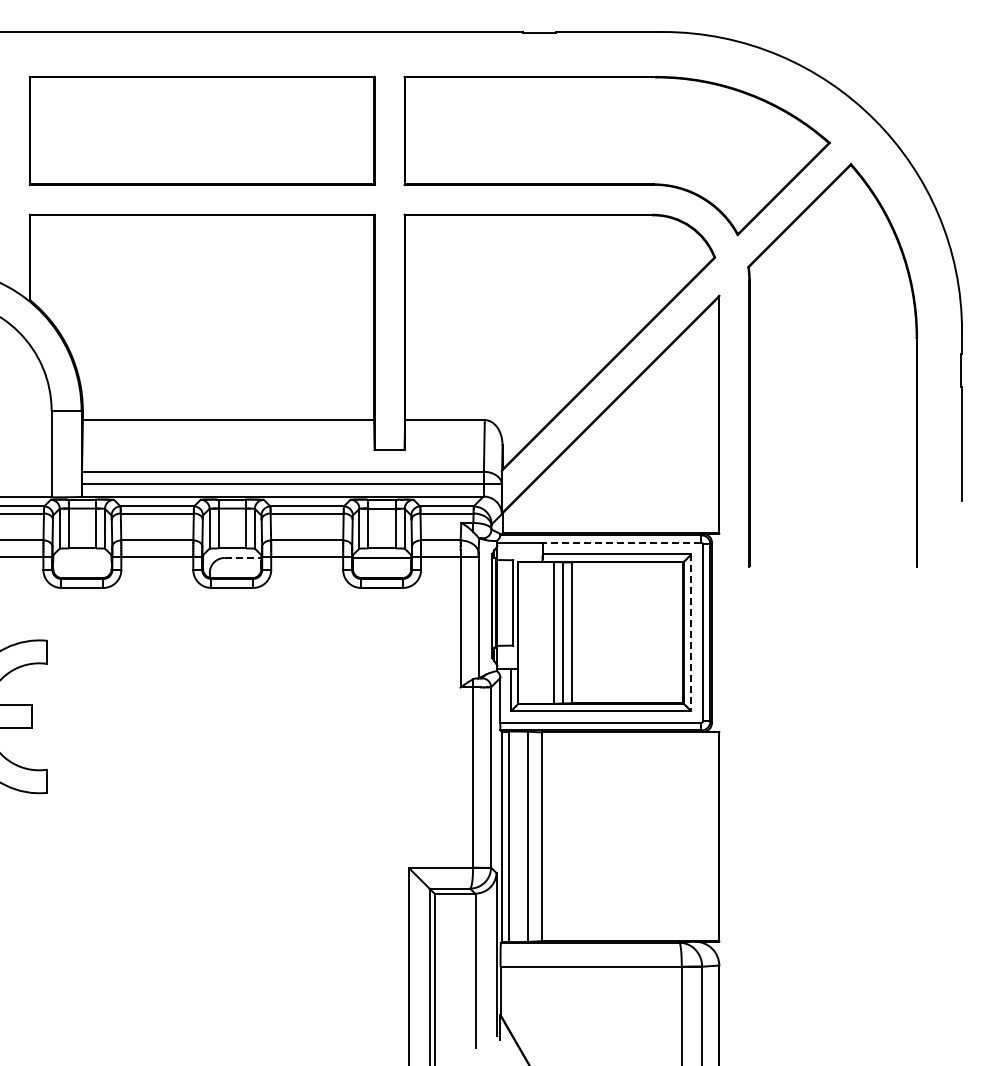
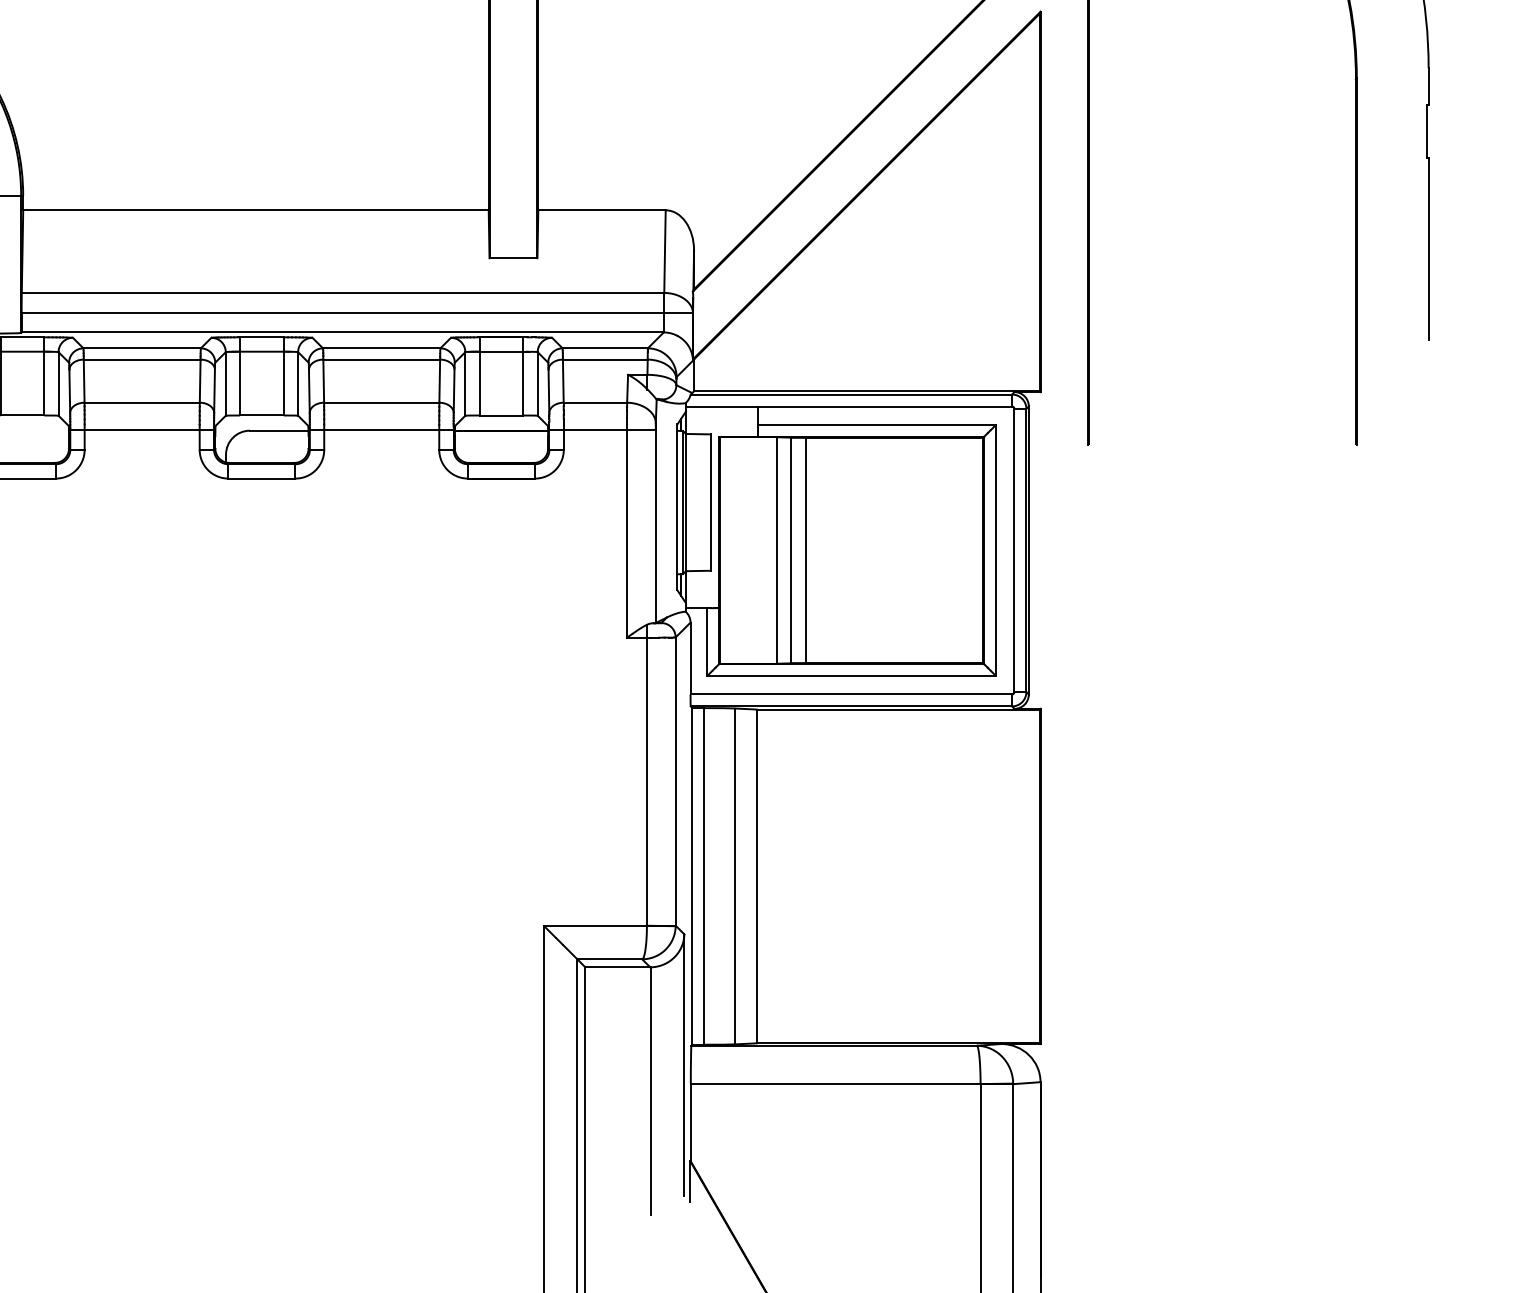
line: (621, 542) -> (884, 405), dashed -> solid
line: (243, 557) -> (279, 429), dashed -> solid
line: (691, 632) -> (996, 549), dashed -> solid

